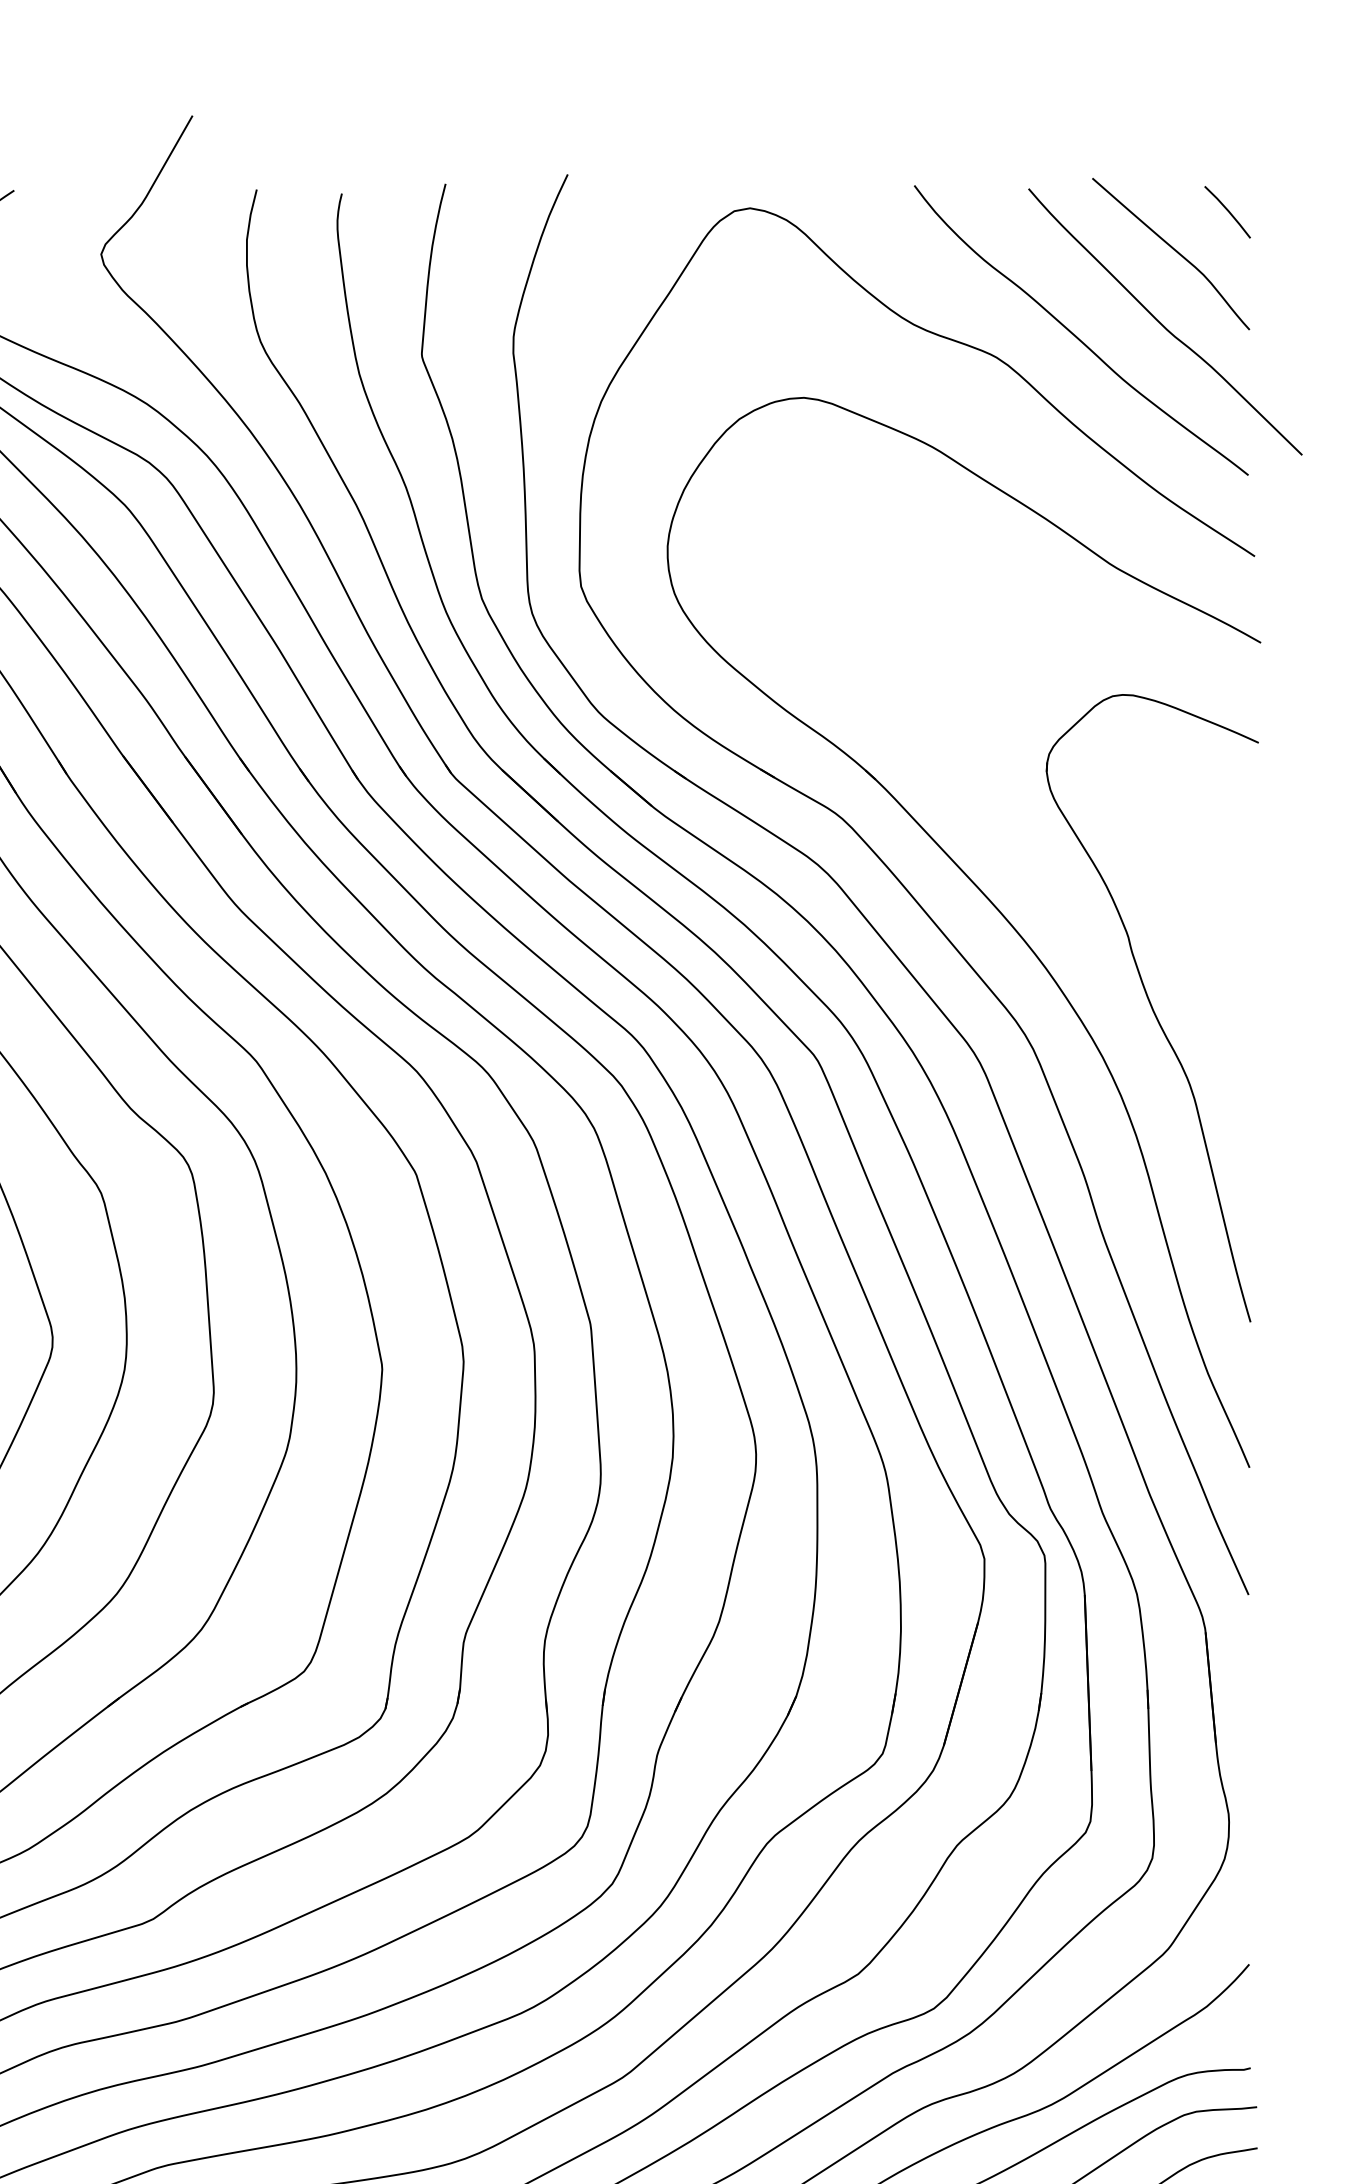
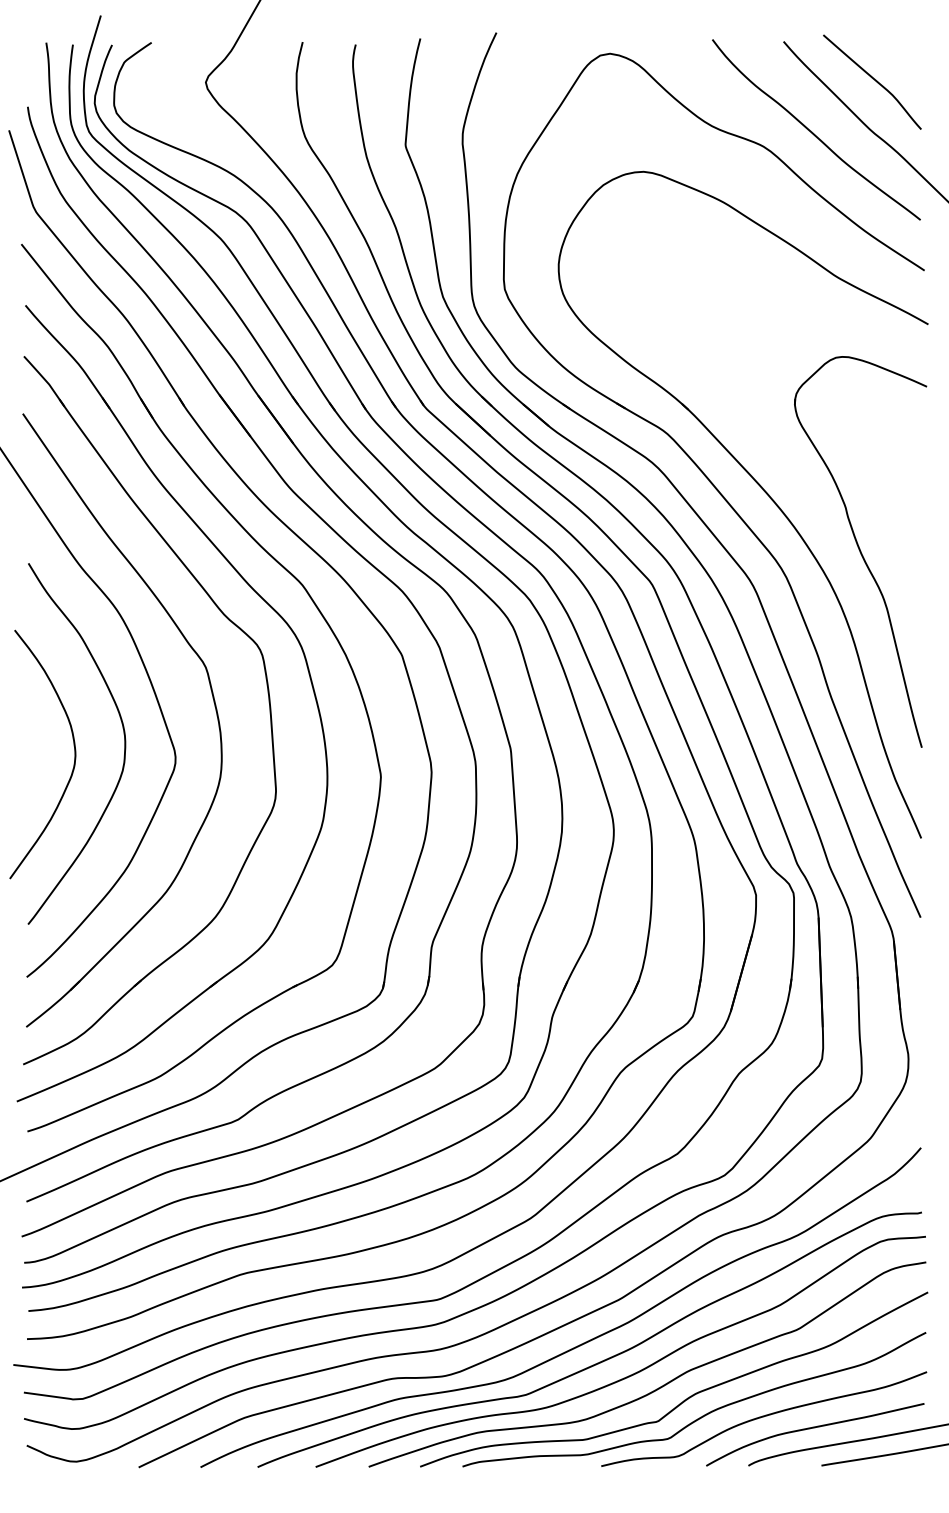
line: (1227, 211) -> (907, 55), removed

